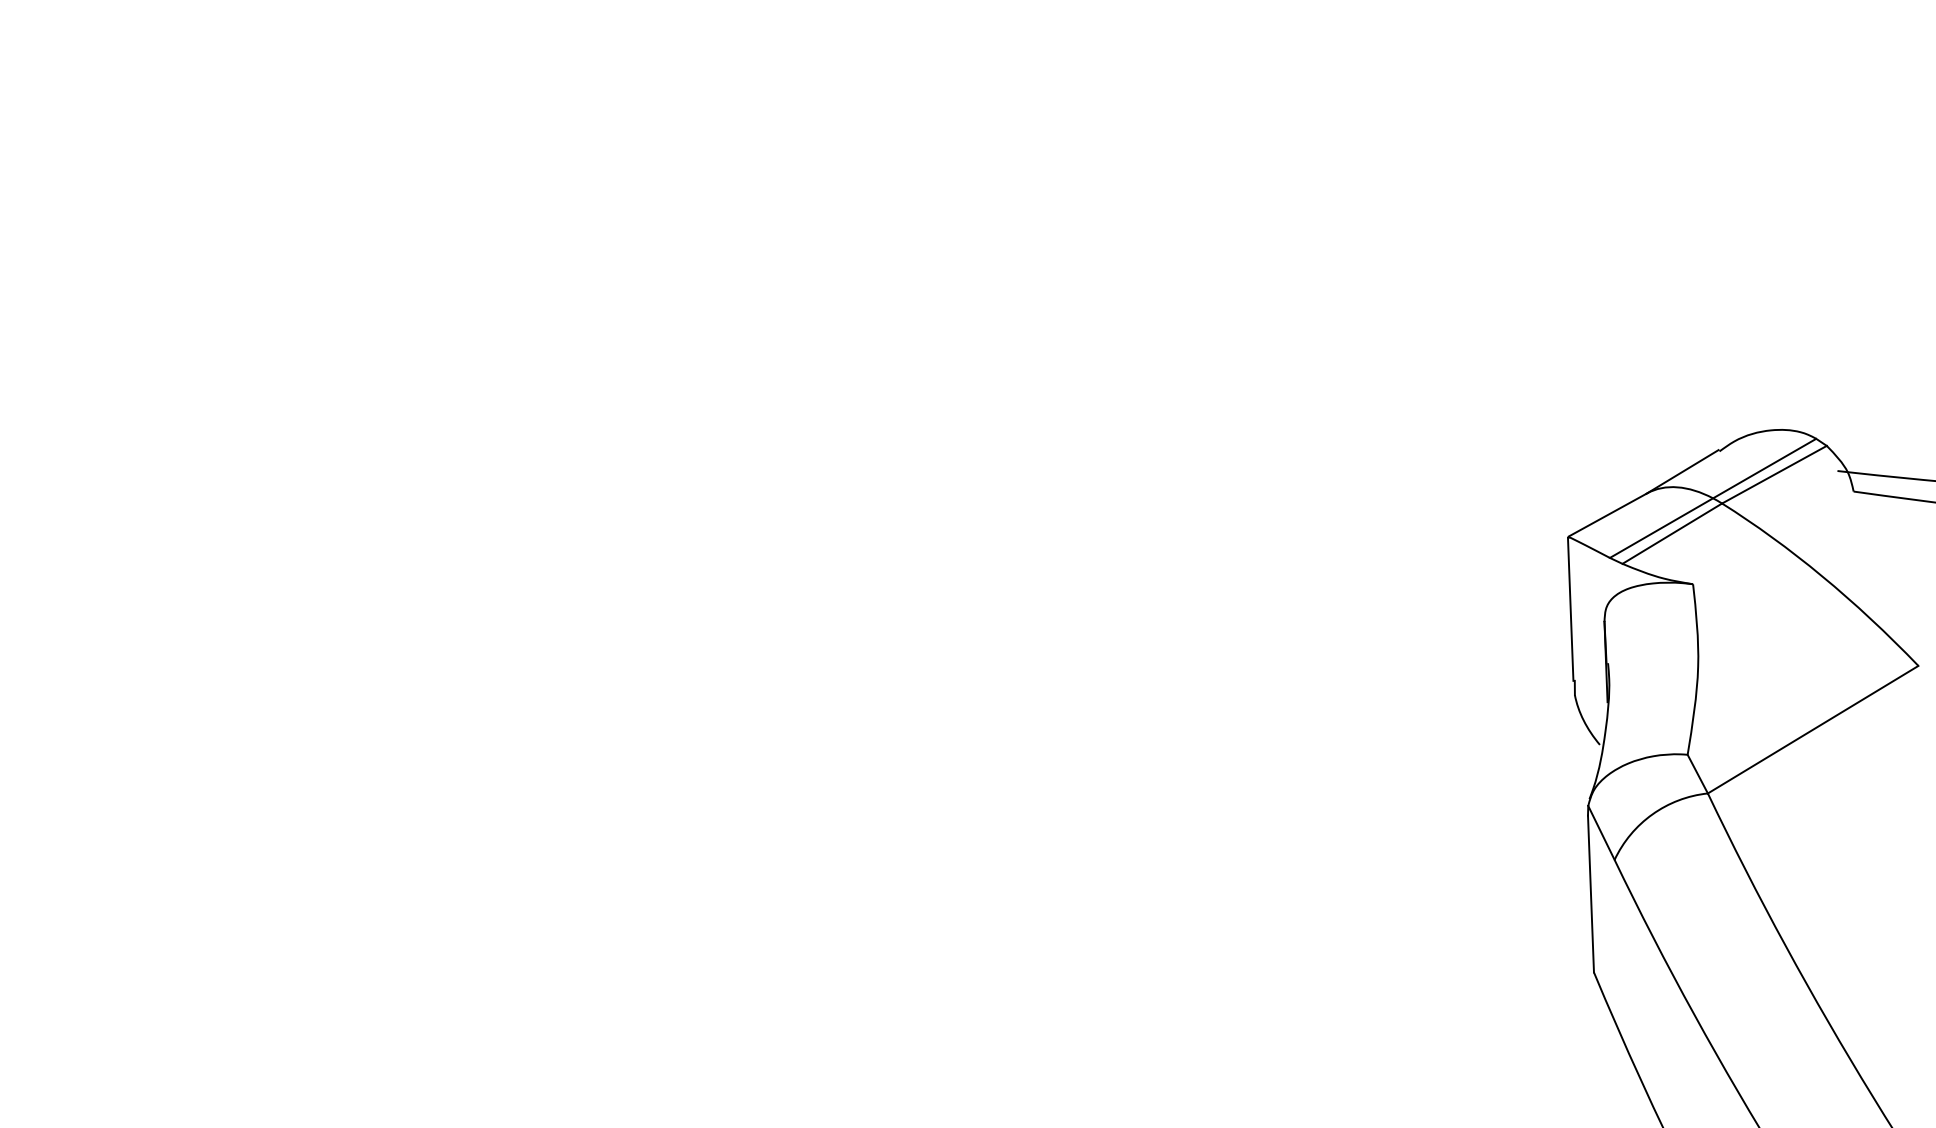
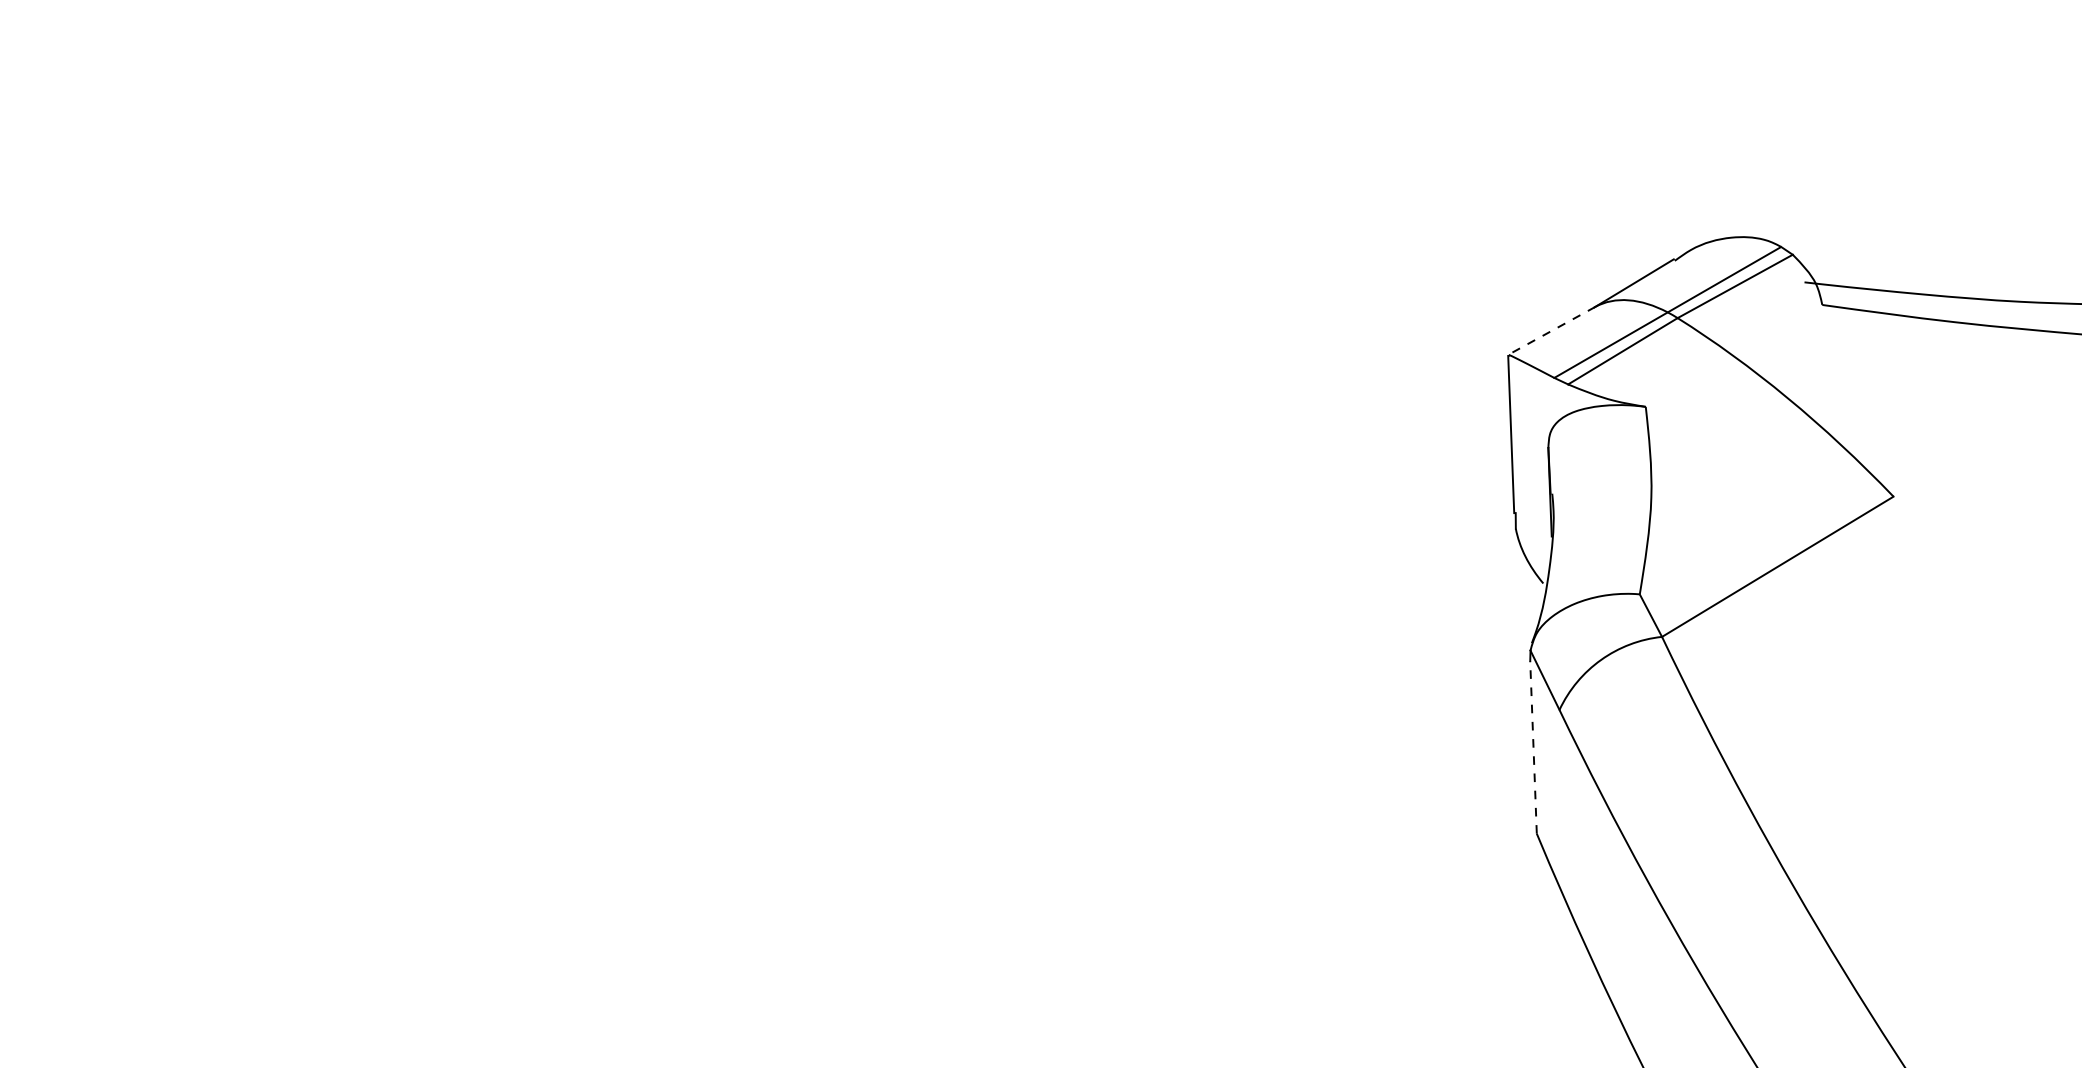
line: (1607, 514) -> (1551, 330), solid -> dashed
line: (1590, 893) -> (1532, 746), solid -> dashed

